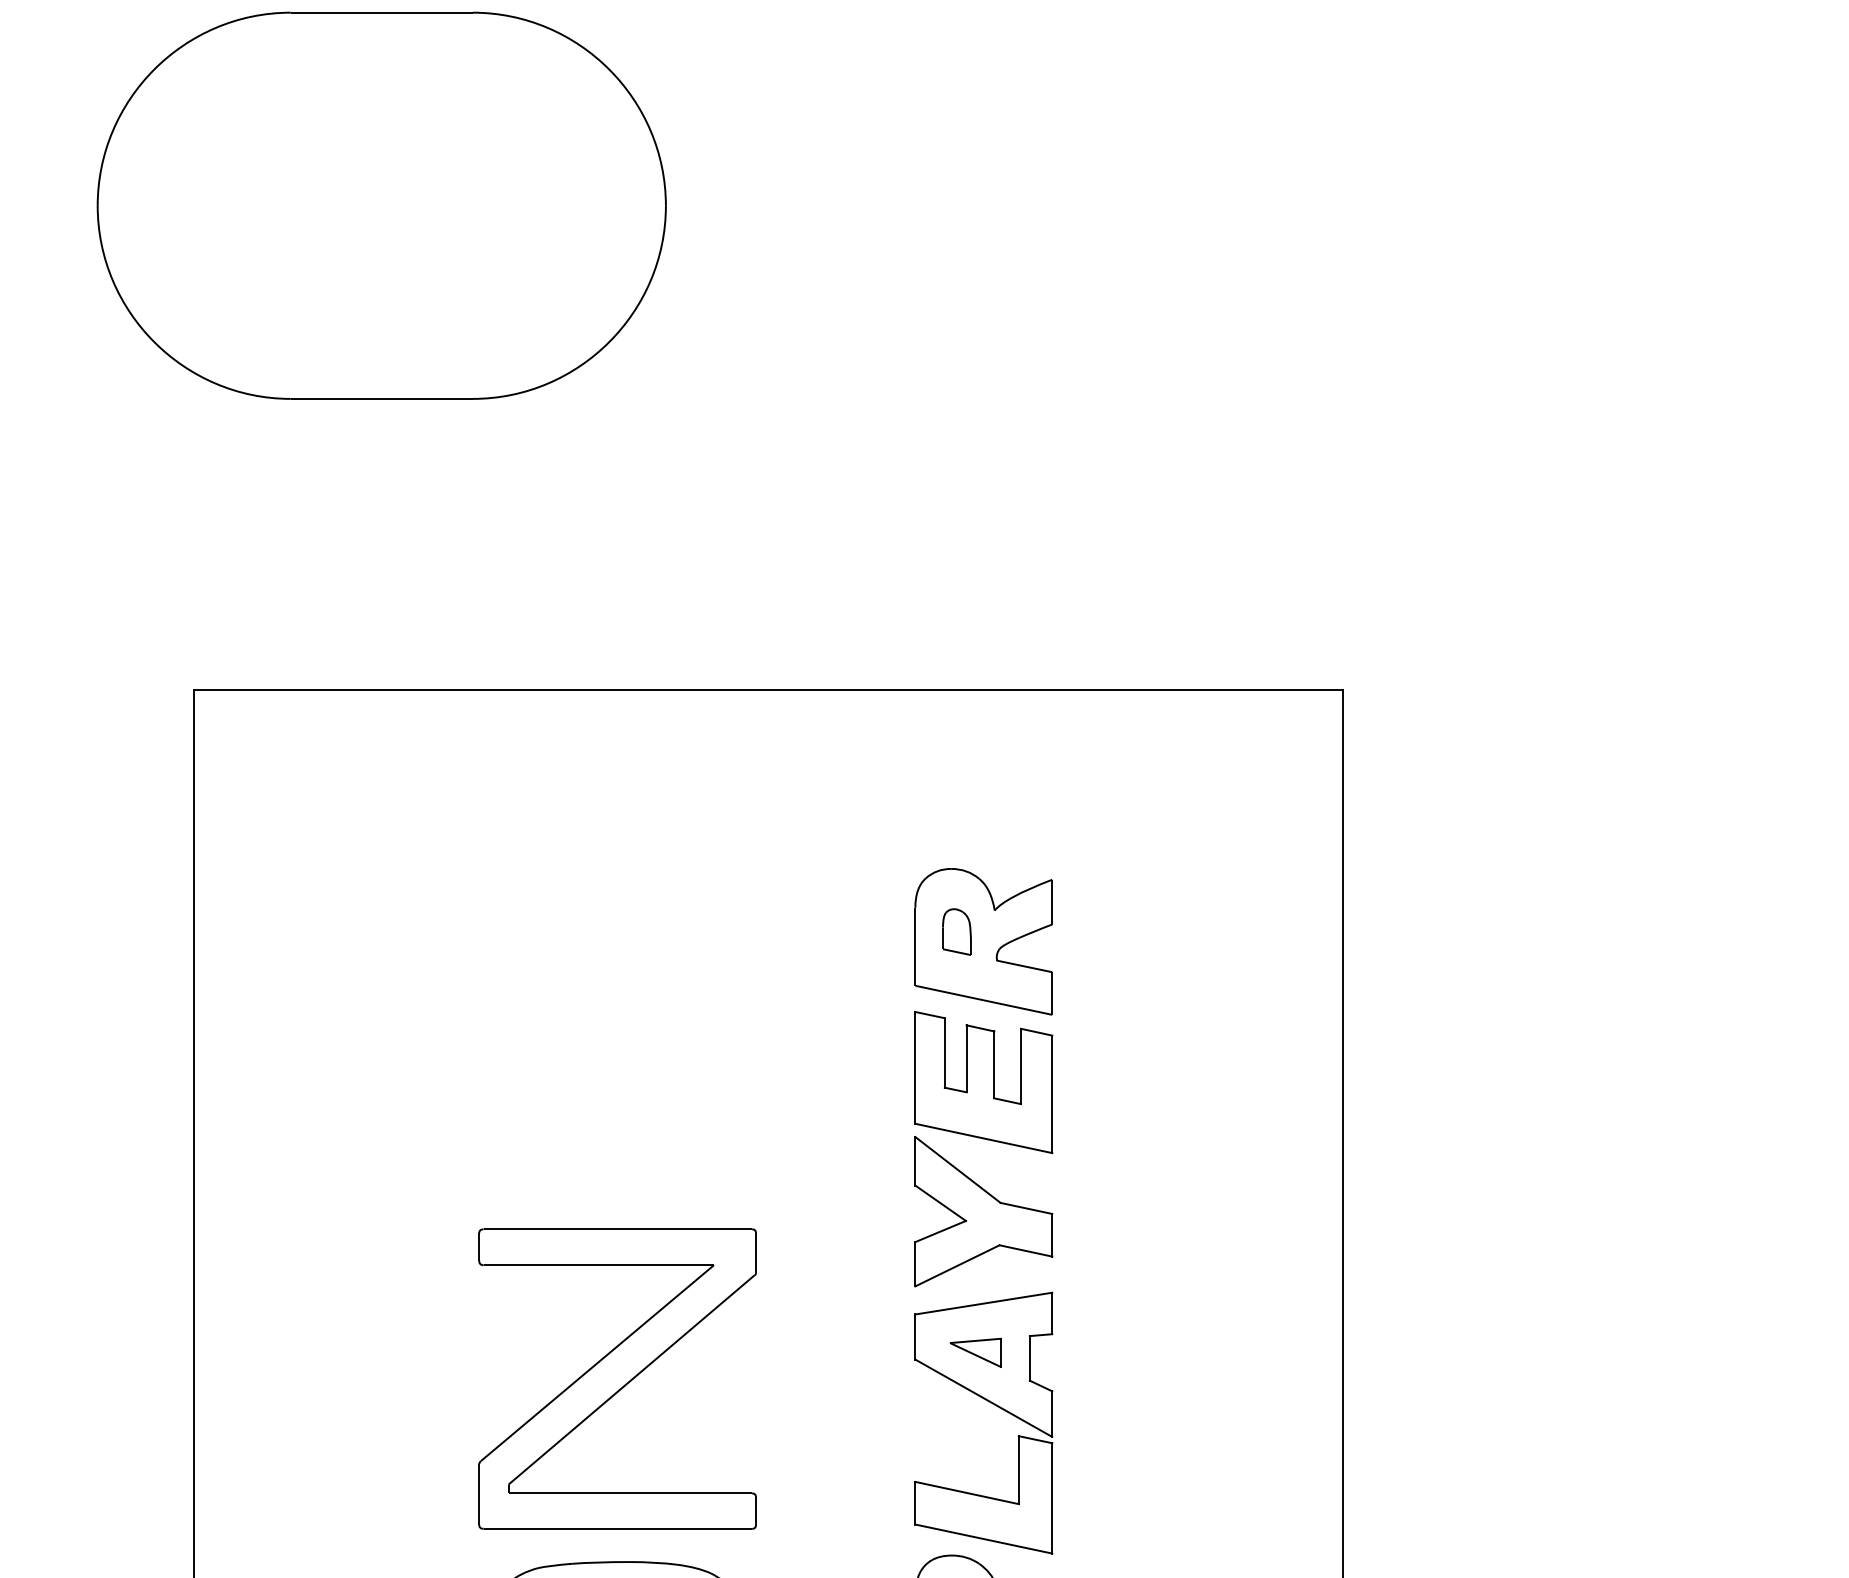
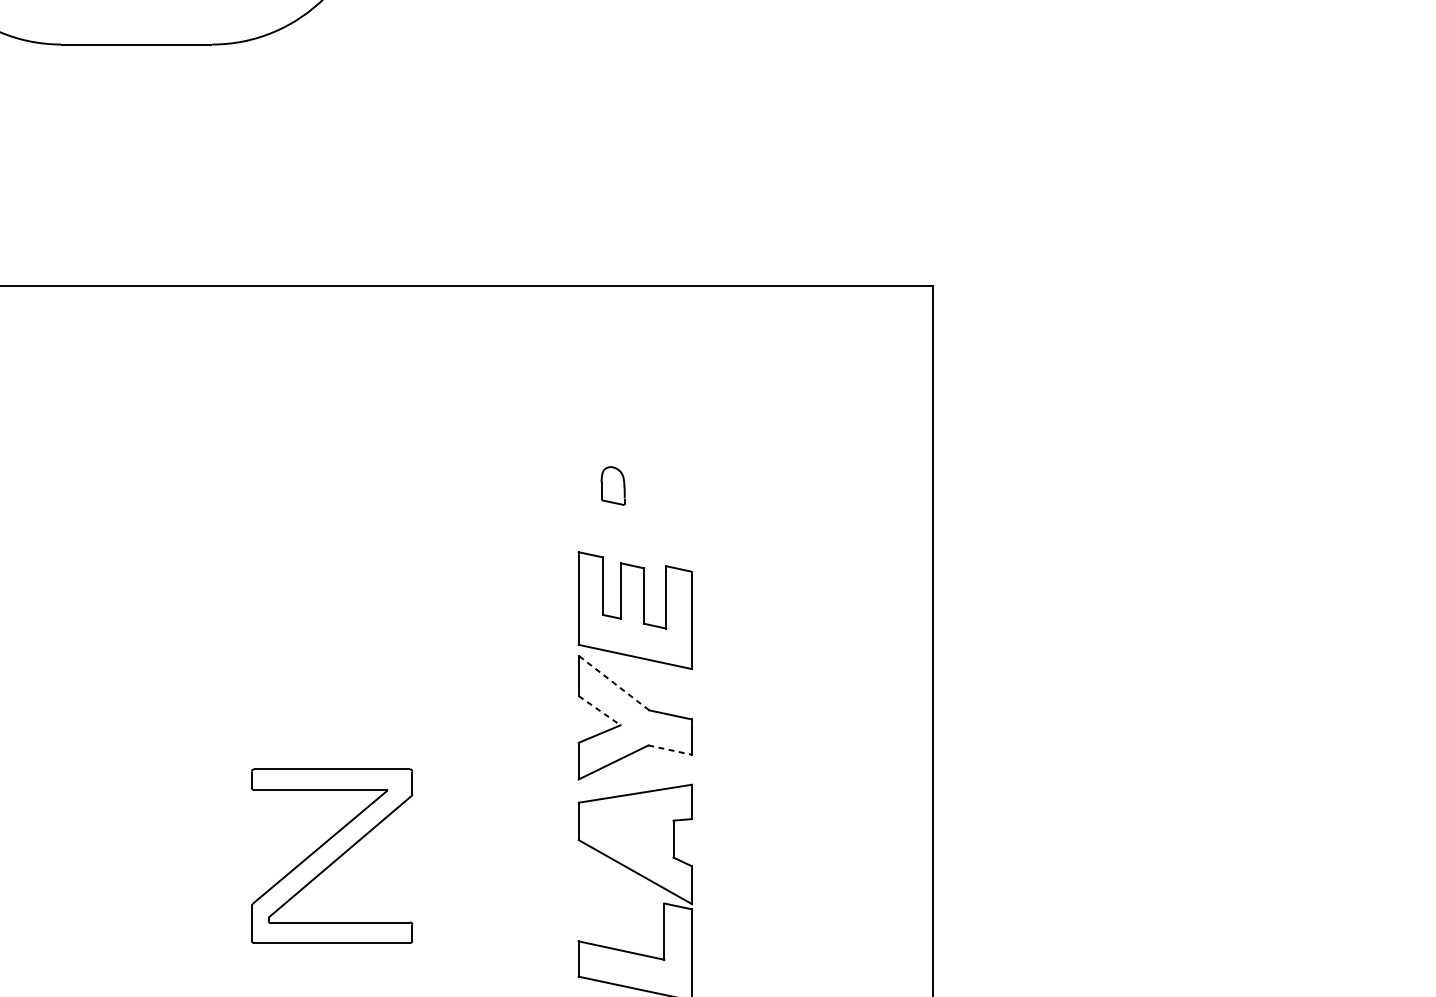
part: (983, 941) -> (635, 493), removed
line: (958, 1169) -> (614, 682), solid -> dashed
line: (940, 1203) -> (599, 710), solid -> dashed
line: (1025, 1250) -> (669, 749), solid -> dashed
part: (975, 1352) -> (628, 834), removed
part: (617, 1378) -> (332, 855), size x0.7

